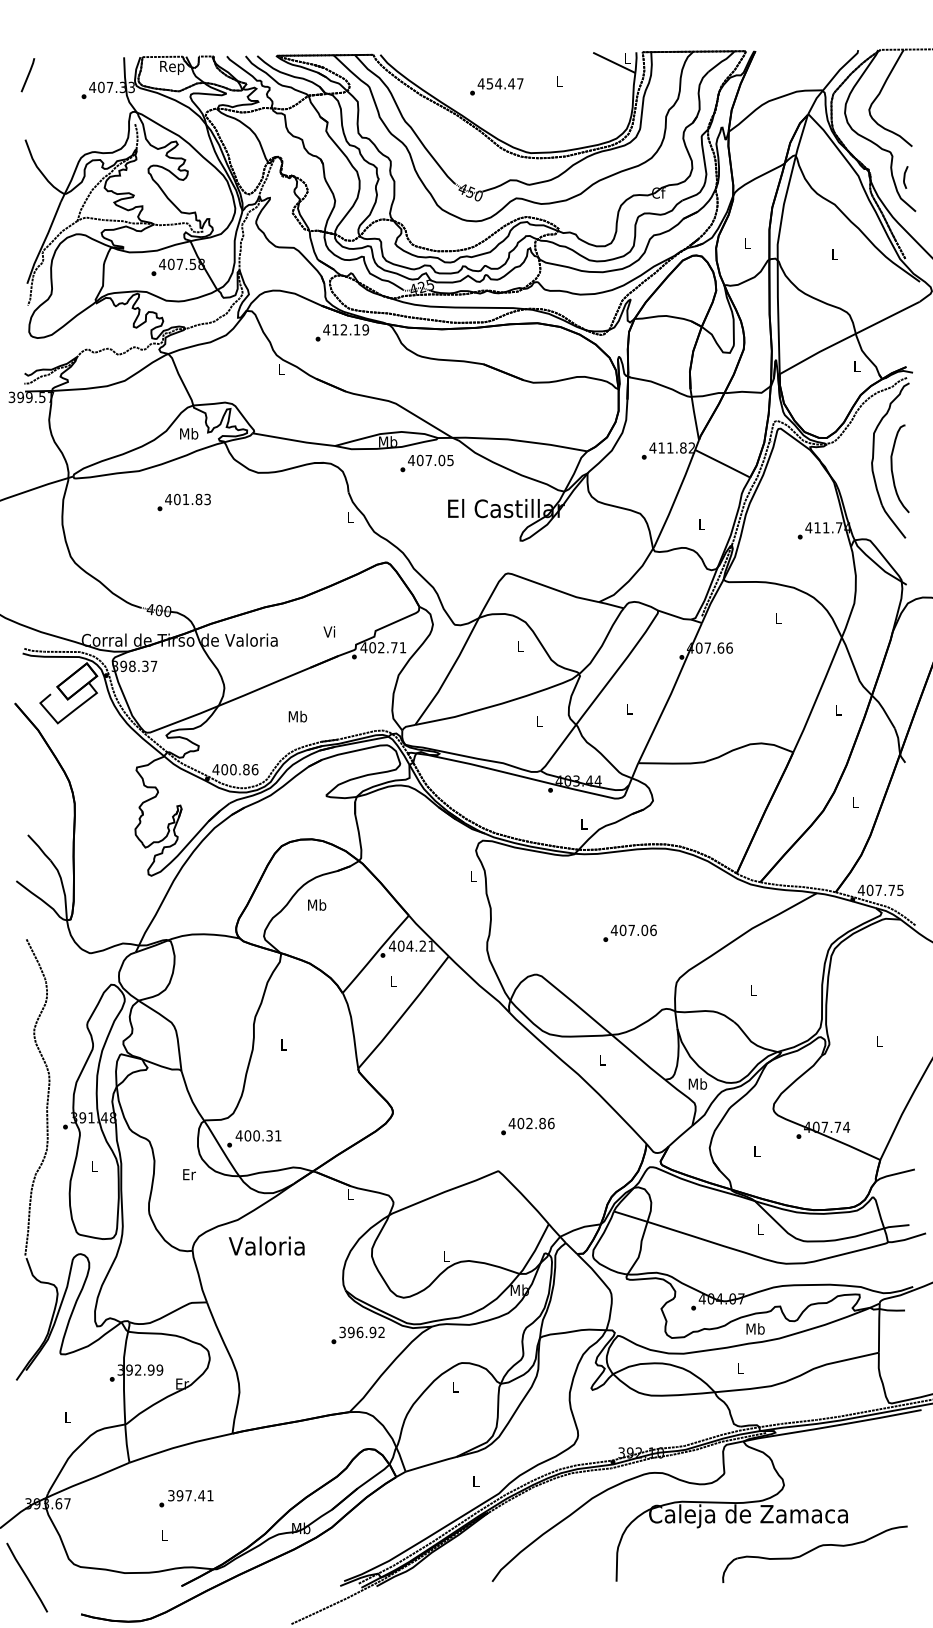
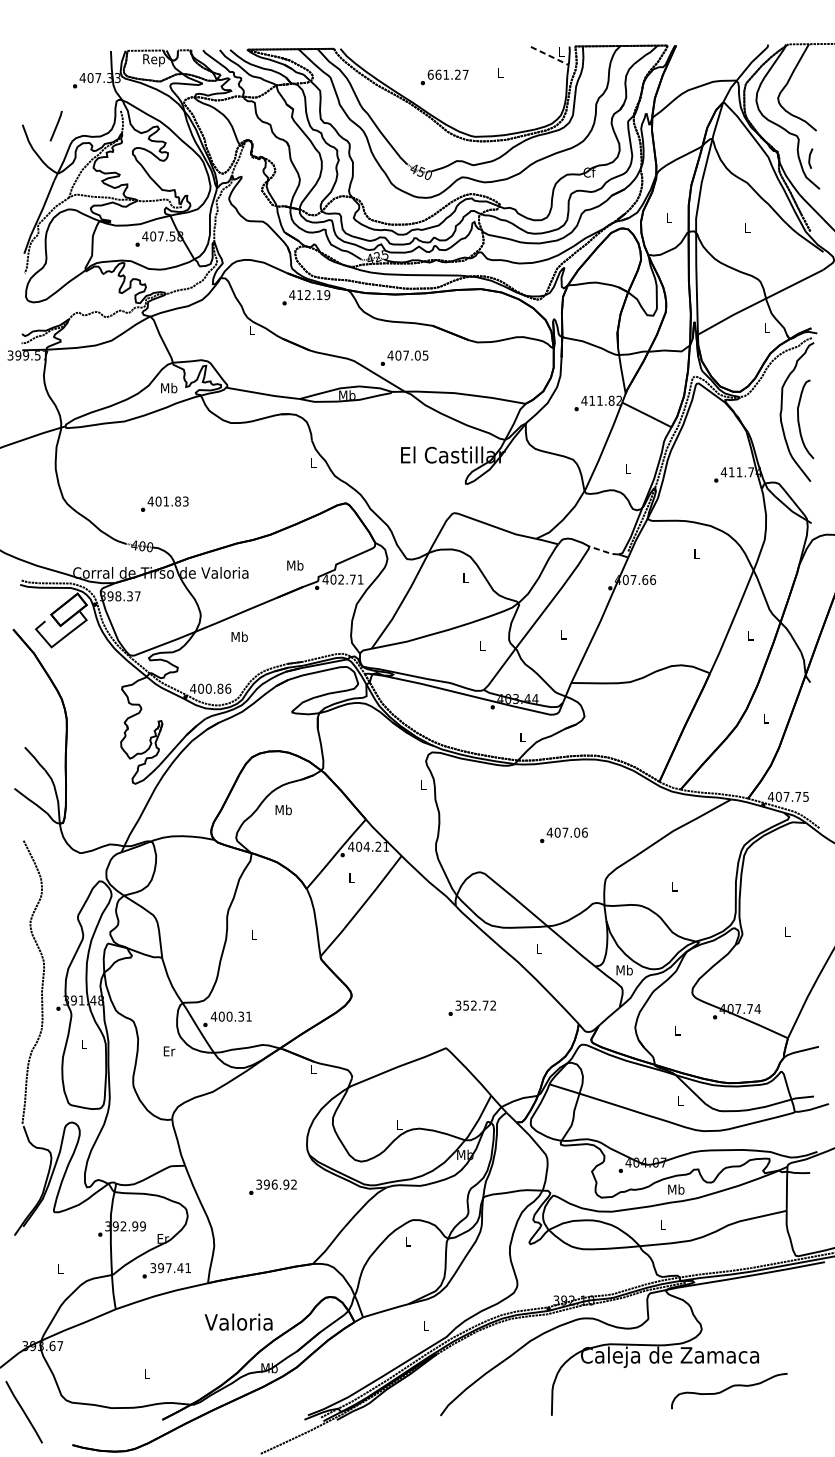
line: (614, 63) -> (550, 56), solid -> dashed
line: (27, 75) -> (55, 126), moved
text: (496, 83) -> (444, 74), 454.47 -> 661.27
text: (426, 463) -> (404, 358), moved
text: (183, 502) -> (164, 504), moved
line: (674, 616) -> (603, 551), solid -> dashed
text: (330, 631) -> (295, 565), Vi -> Mb
text: (297, 716) -> (239, 636), moved
text: (531, 1123) -> (475, 1005), 402.86 -> 352.72
text: (266, 1245) -> (238, 1321), moved
text: (357, 1335) -> (272, 1187), moved
text: (186, 1498) -> (166, 1270), moved
part: (814, 1553) -> (729, 1390), size x0.7

